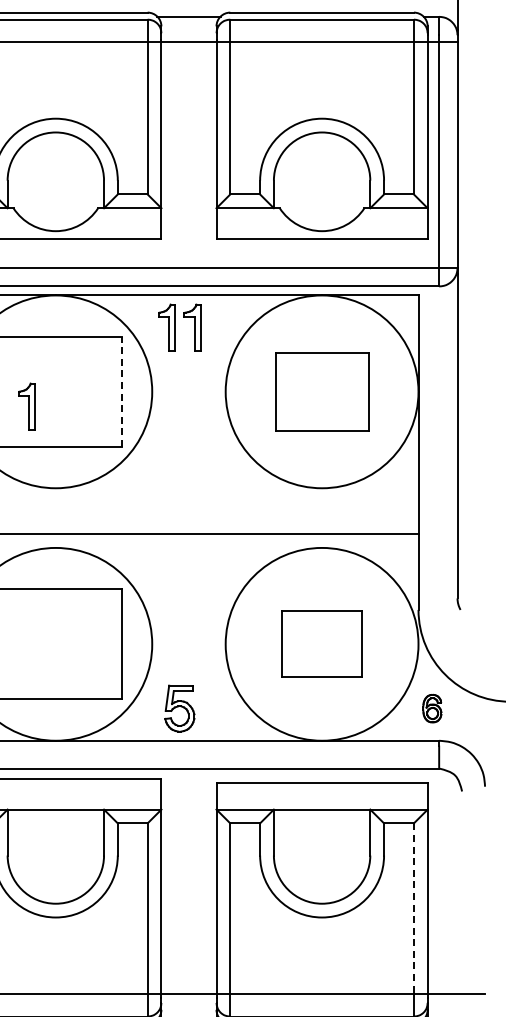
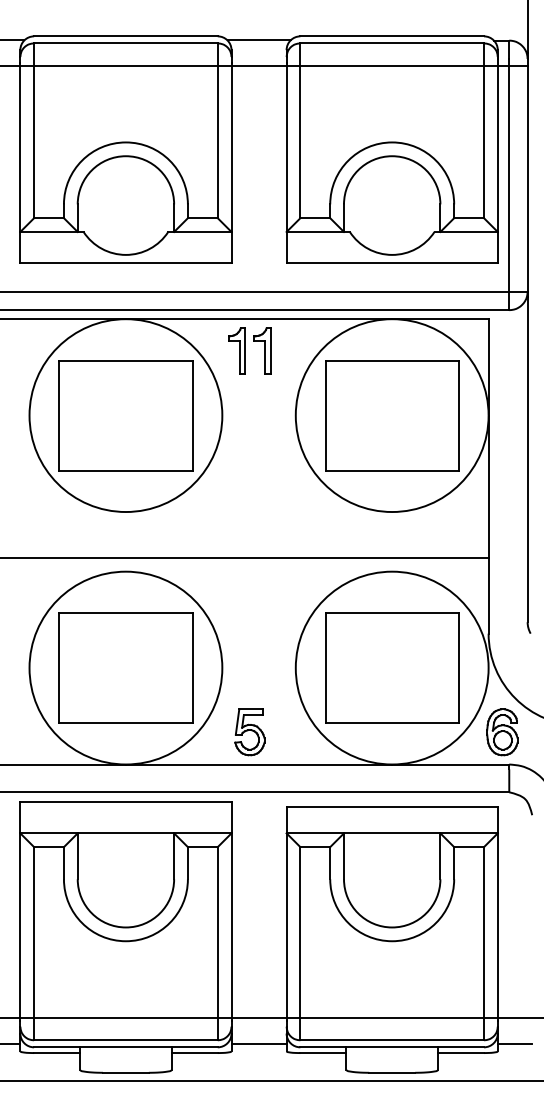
line: (122, 391) -> (192, 415), dashed -> solid
part: (322, 391) -> (392, 415), size x1.43
part: (26, 405) -> (96, 429), removed
part: (322, 643) -> (392, 667), size x1.67
part: (432, 708) -> (502, 732), size x1.67
line: (414, 908) -> (484, 932), dashed -> solid

